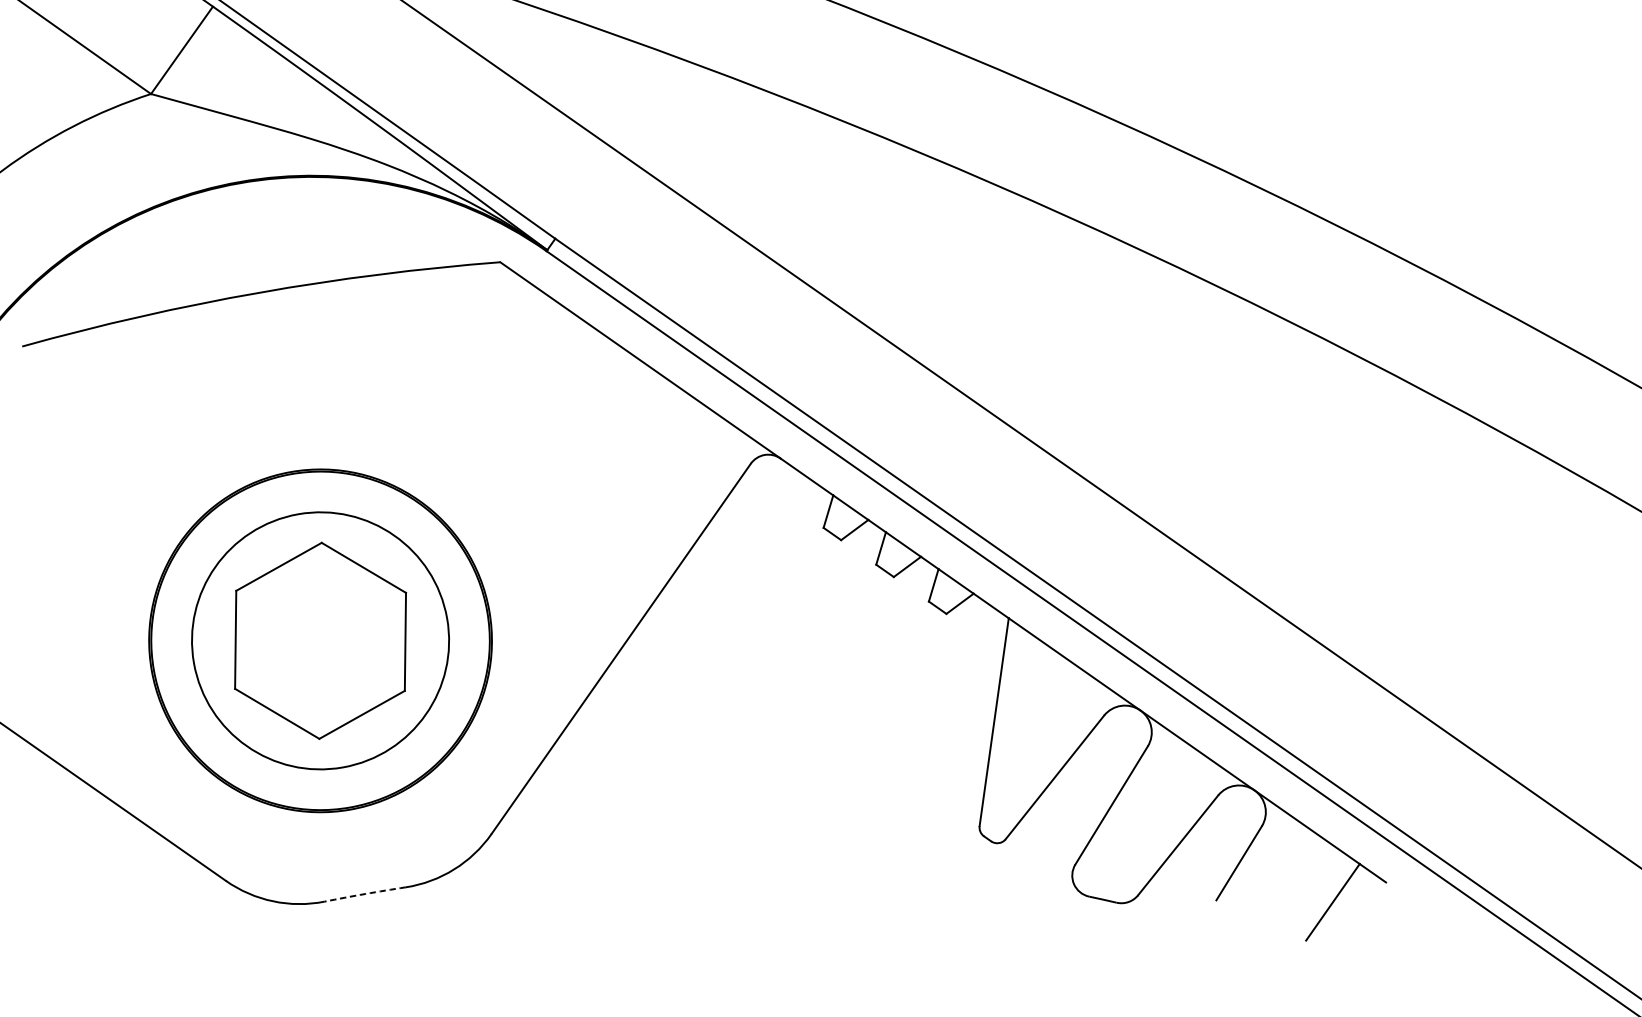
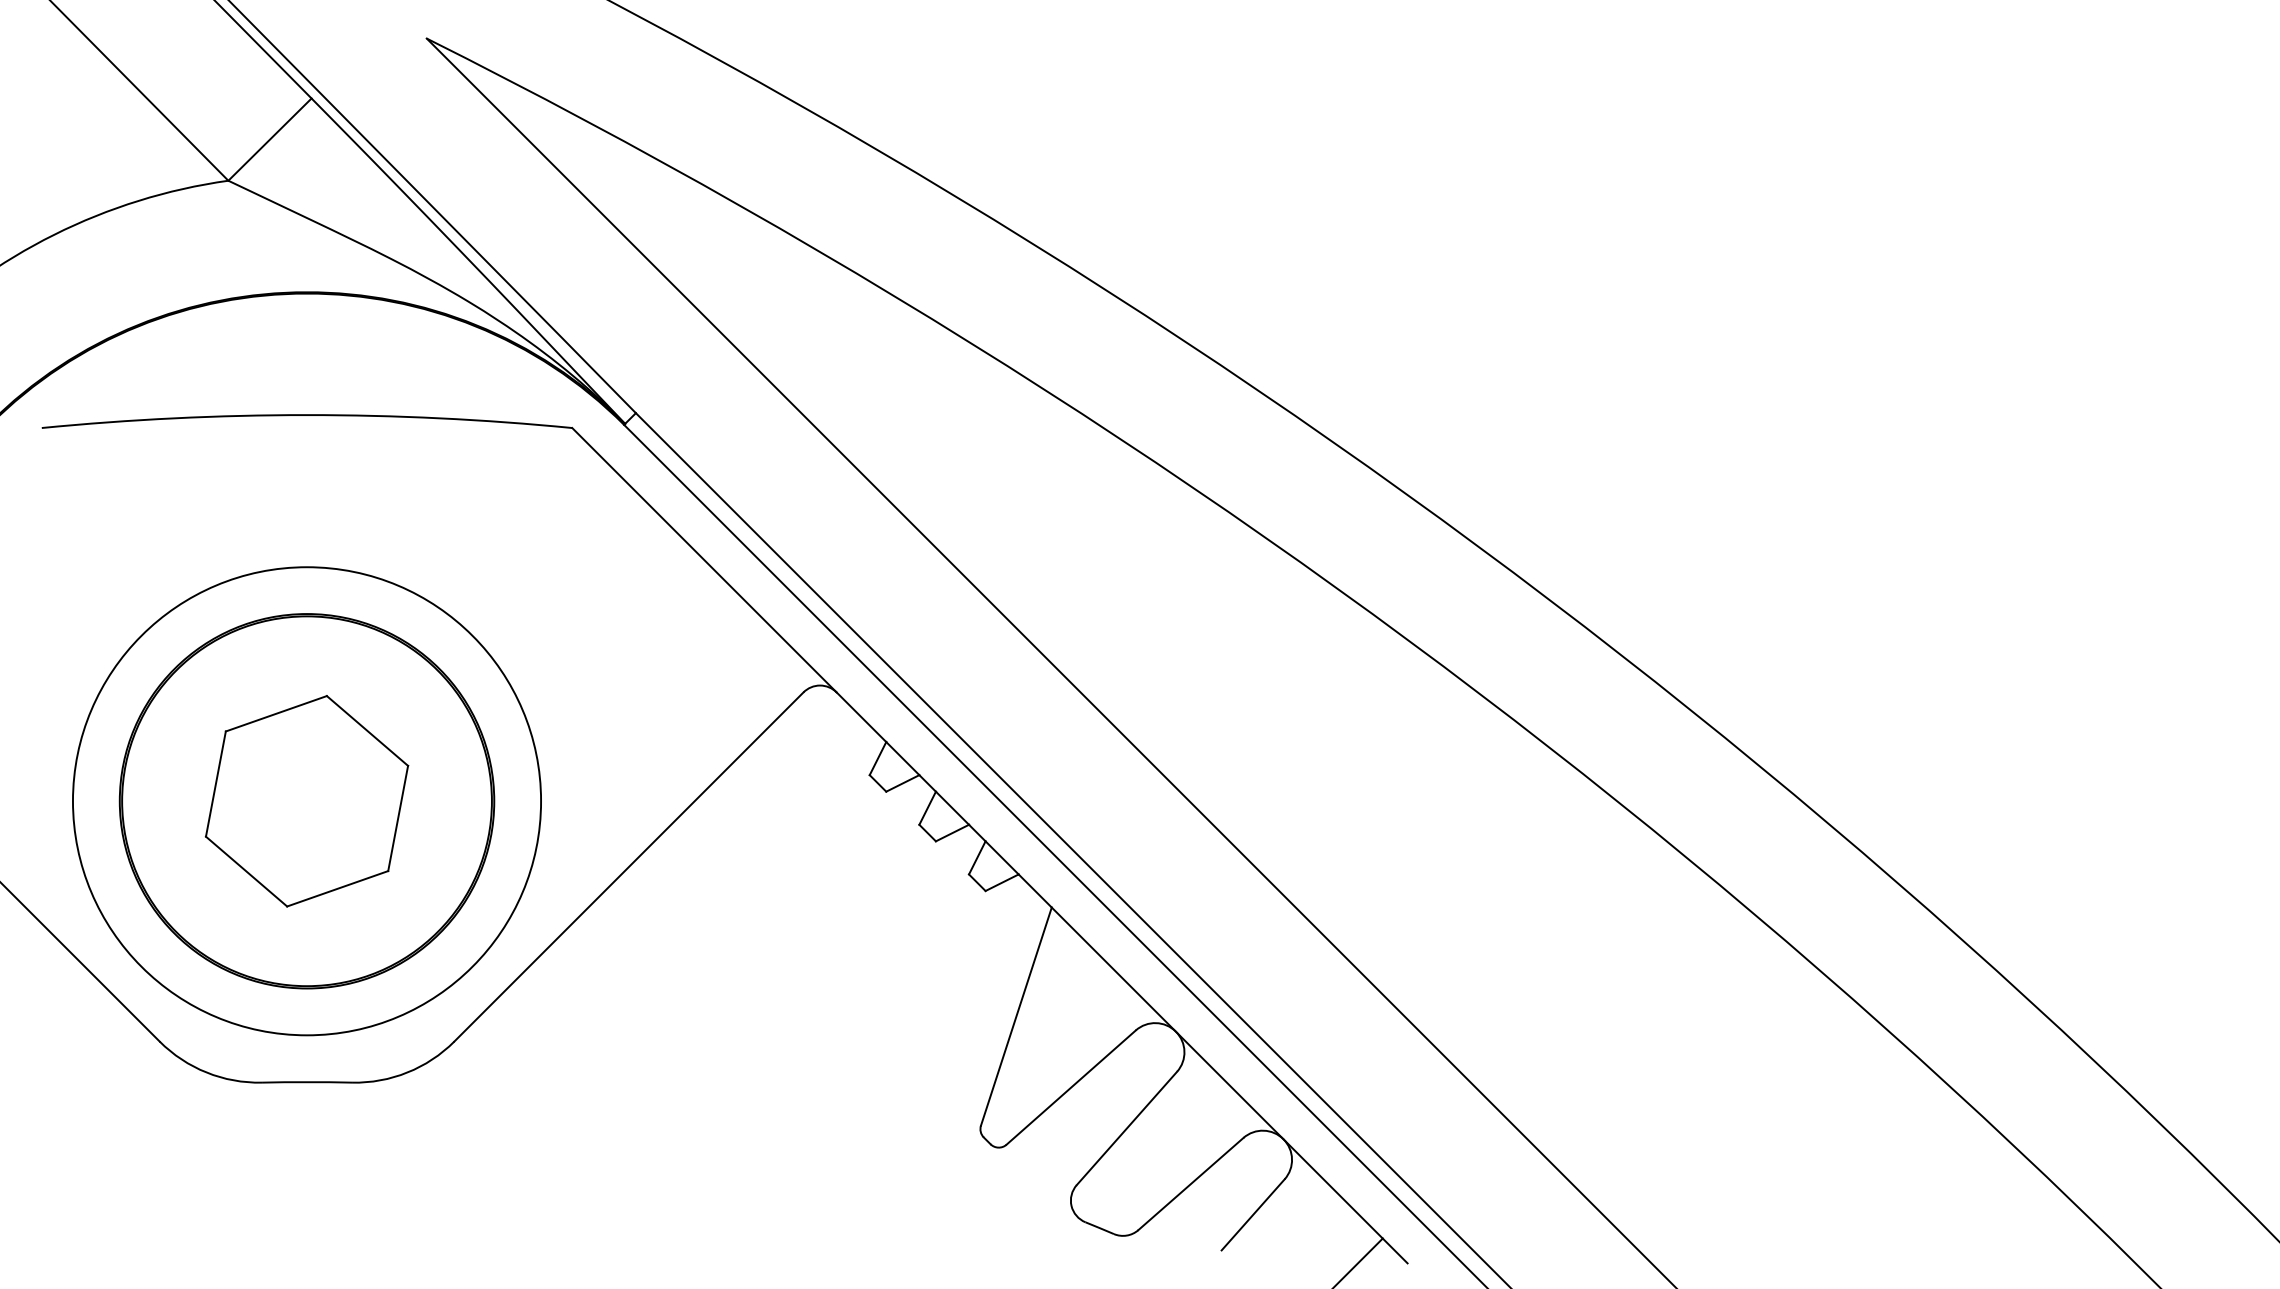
circle: (320, 641) -> (306, 801), size x1.67
arc: (365, 894) -> (307, 1082), dashed -> solid

